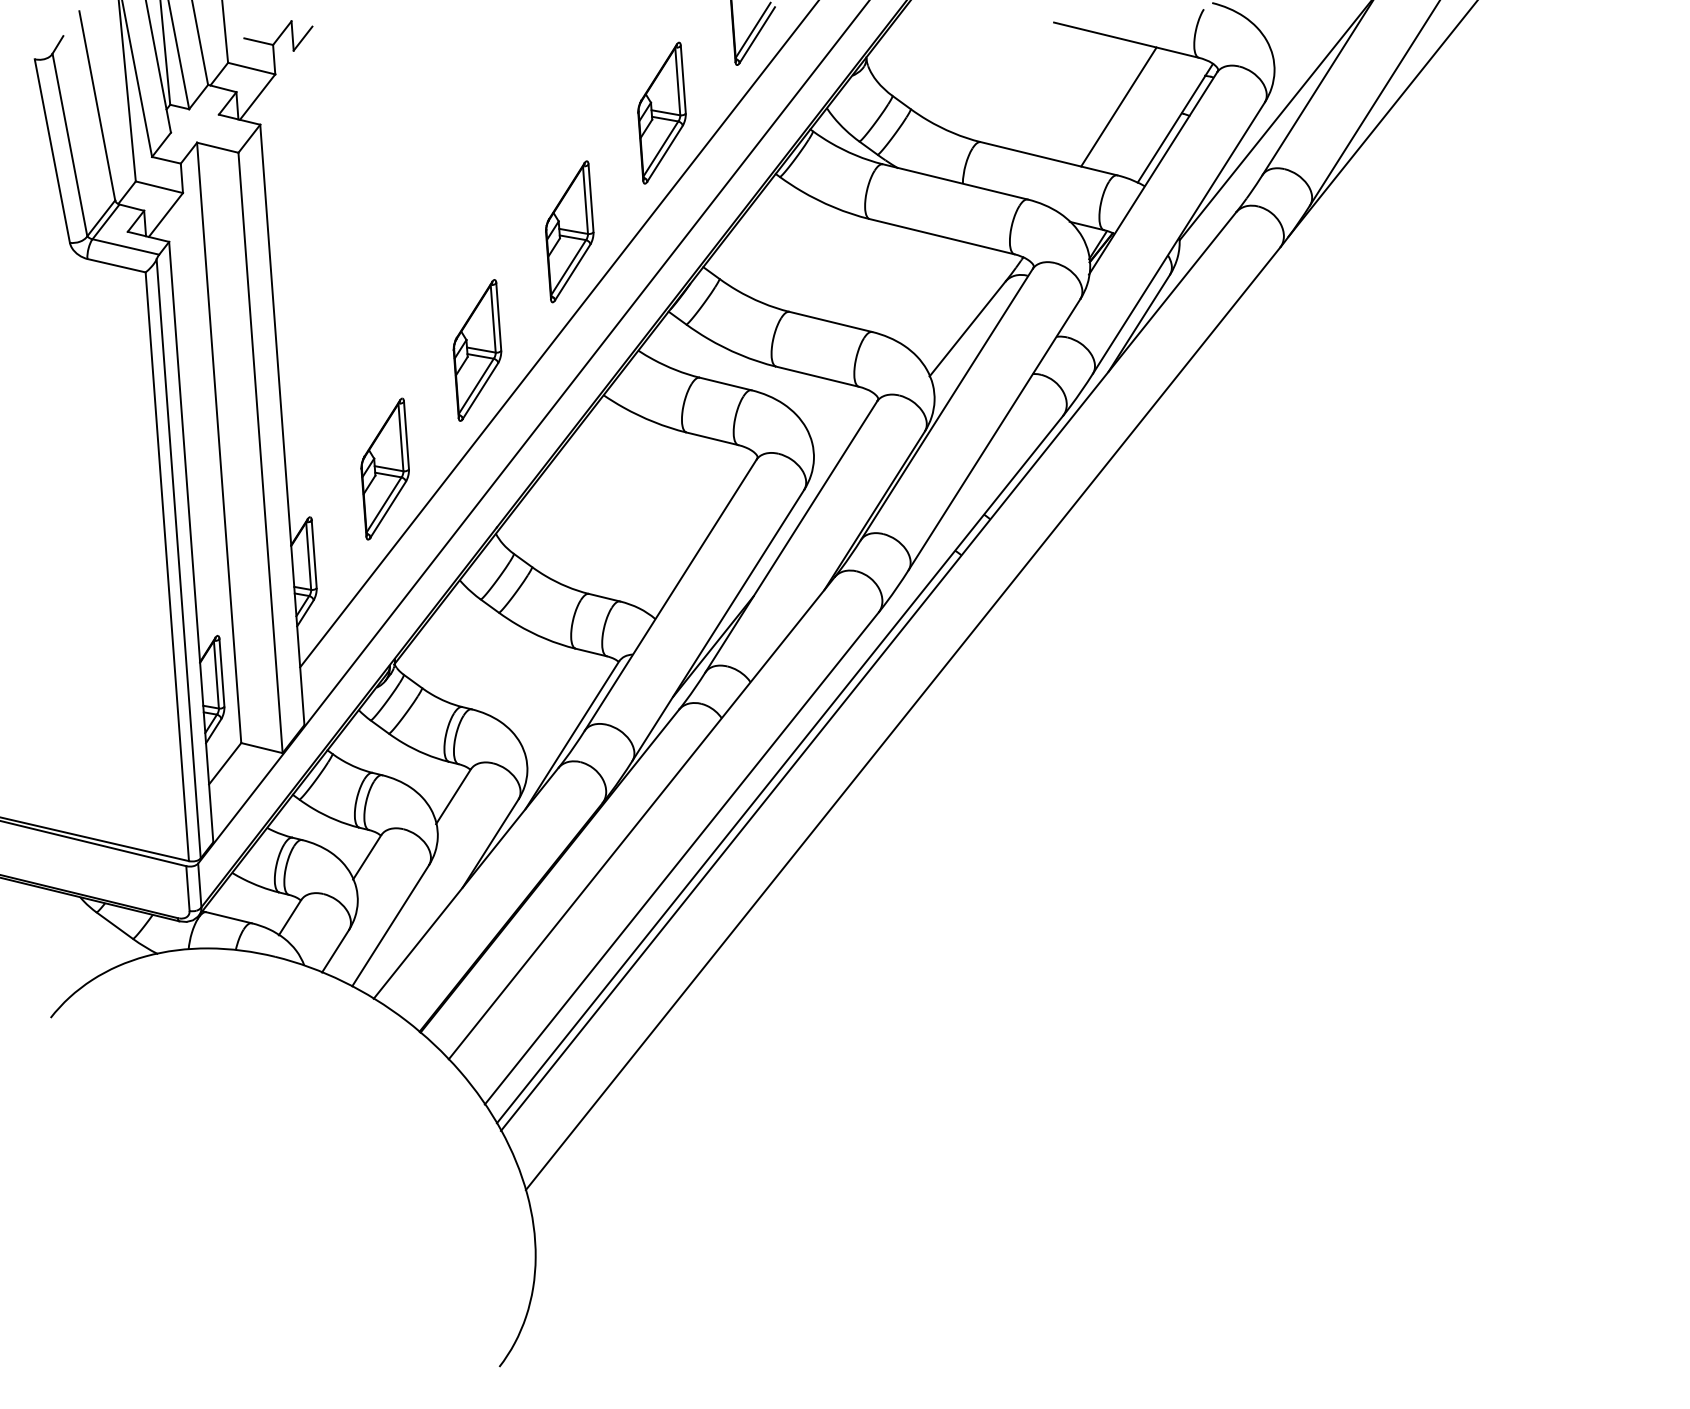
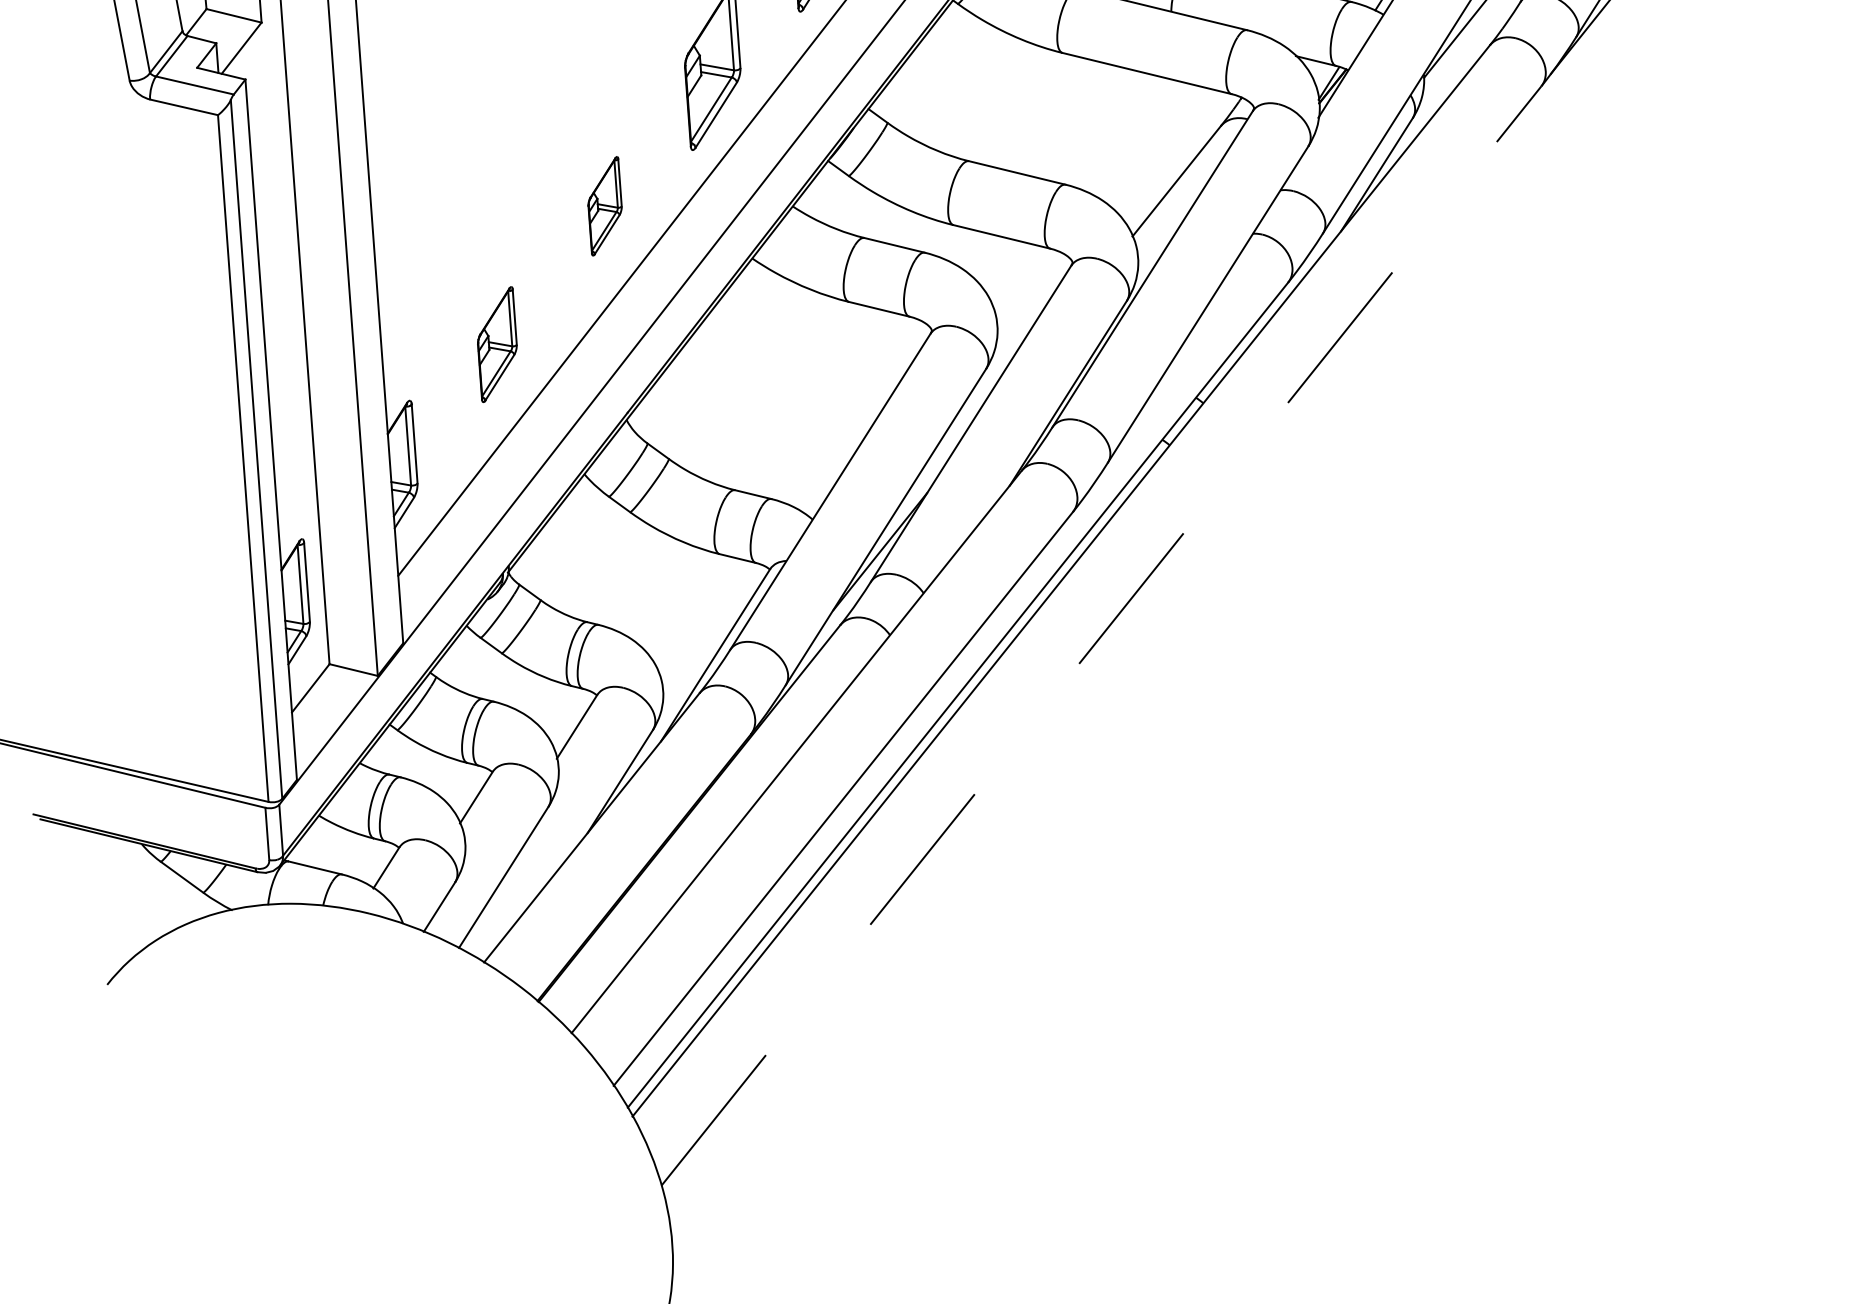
part: (477, 350) -> (605, 206), size x0.6
part: (384, 468) -> (496, 343), size x0.7
line: (903, 718) -> (1102, 635), solid -> dashed

